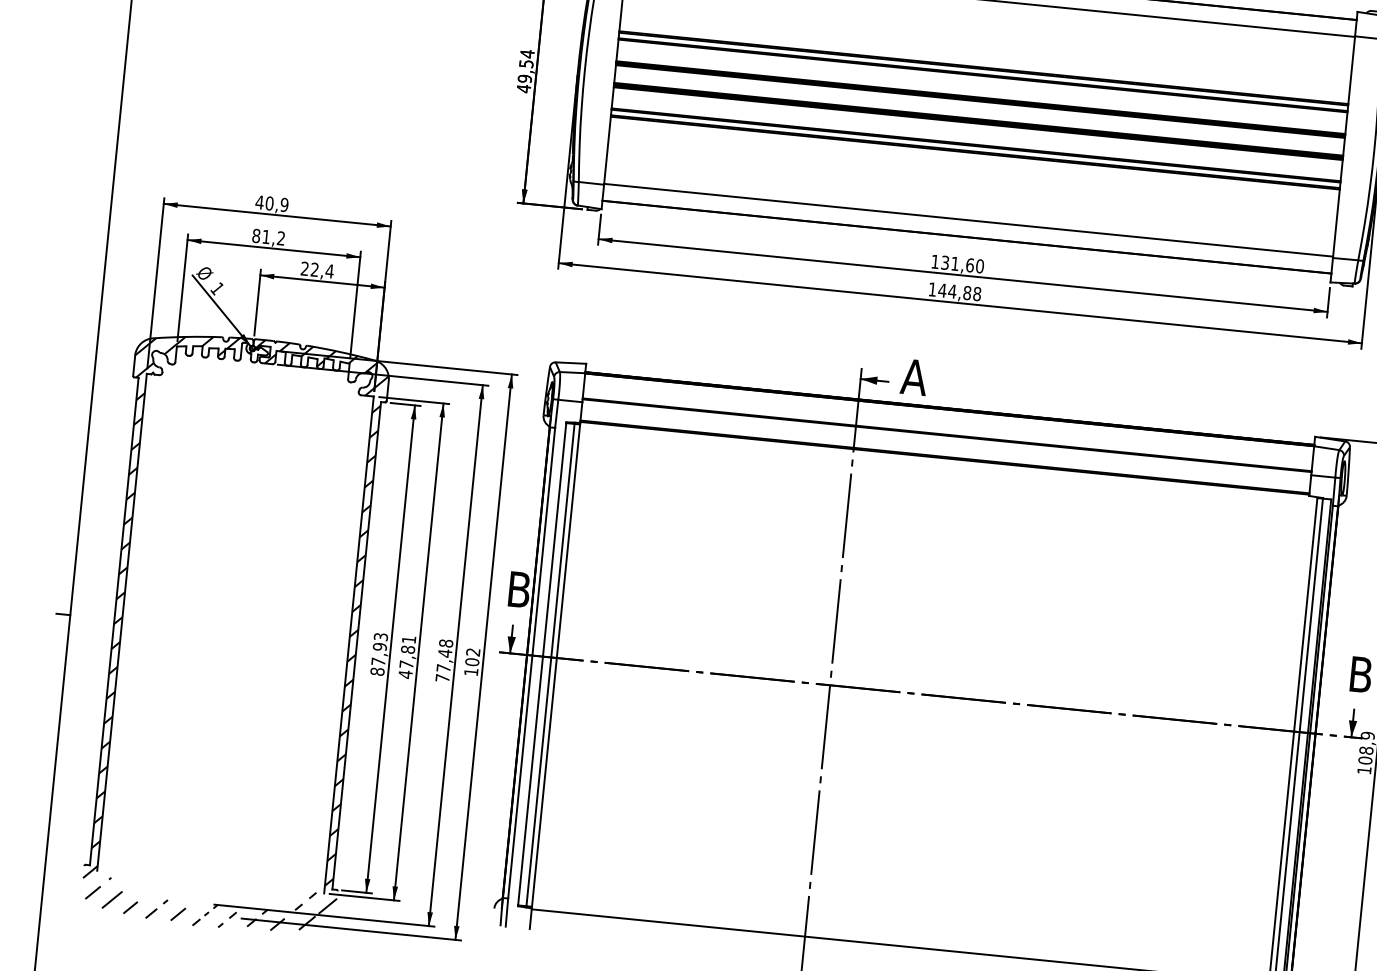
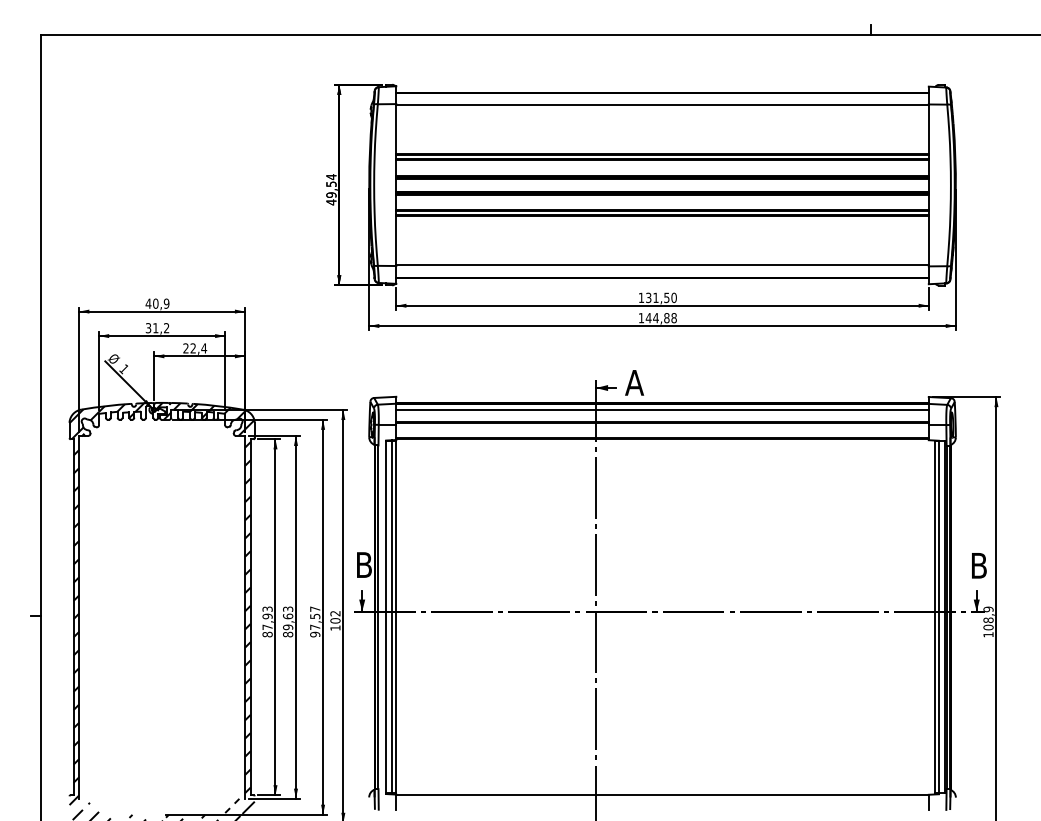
text: (256, 236) -> (148, 328), 81,2 -> 31,2
text: (969, 264) -> (666, 297), 131,60 -> 131,50
line: (948, 417) -> (662, 409), added
text: (407, 656) -> (288, 621), 47,81 -> 89,63
text: (444, 660) -> (315, 621), 77,48 -> 97,57

